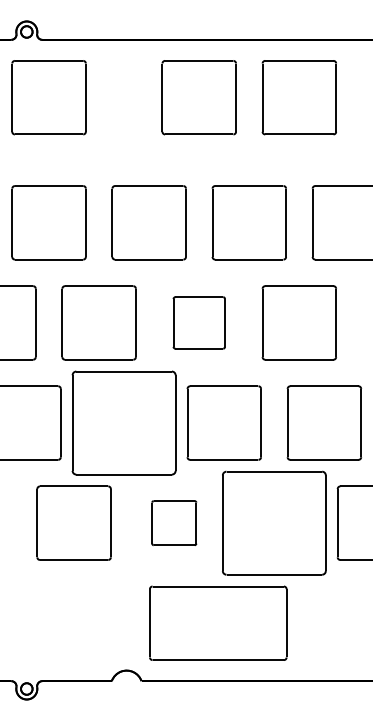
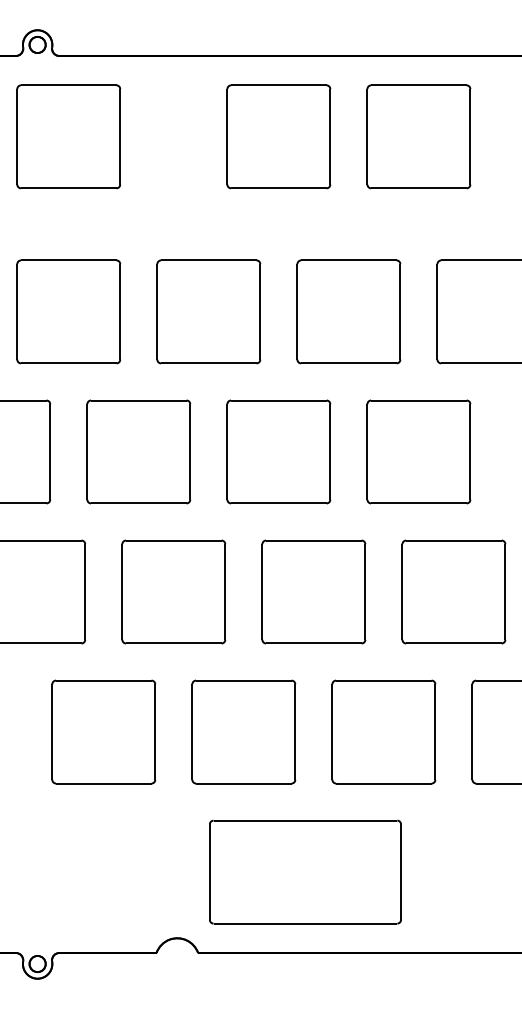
part: (199, 322) -> (278, 451), size x1.43
part: (123, 422) -> (173, 591), size x0.71
part: (173, 522) -> (243, 731), size x1.67
part: (274, 522) -> (383, 731), size x0.71

